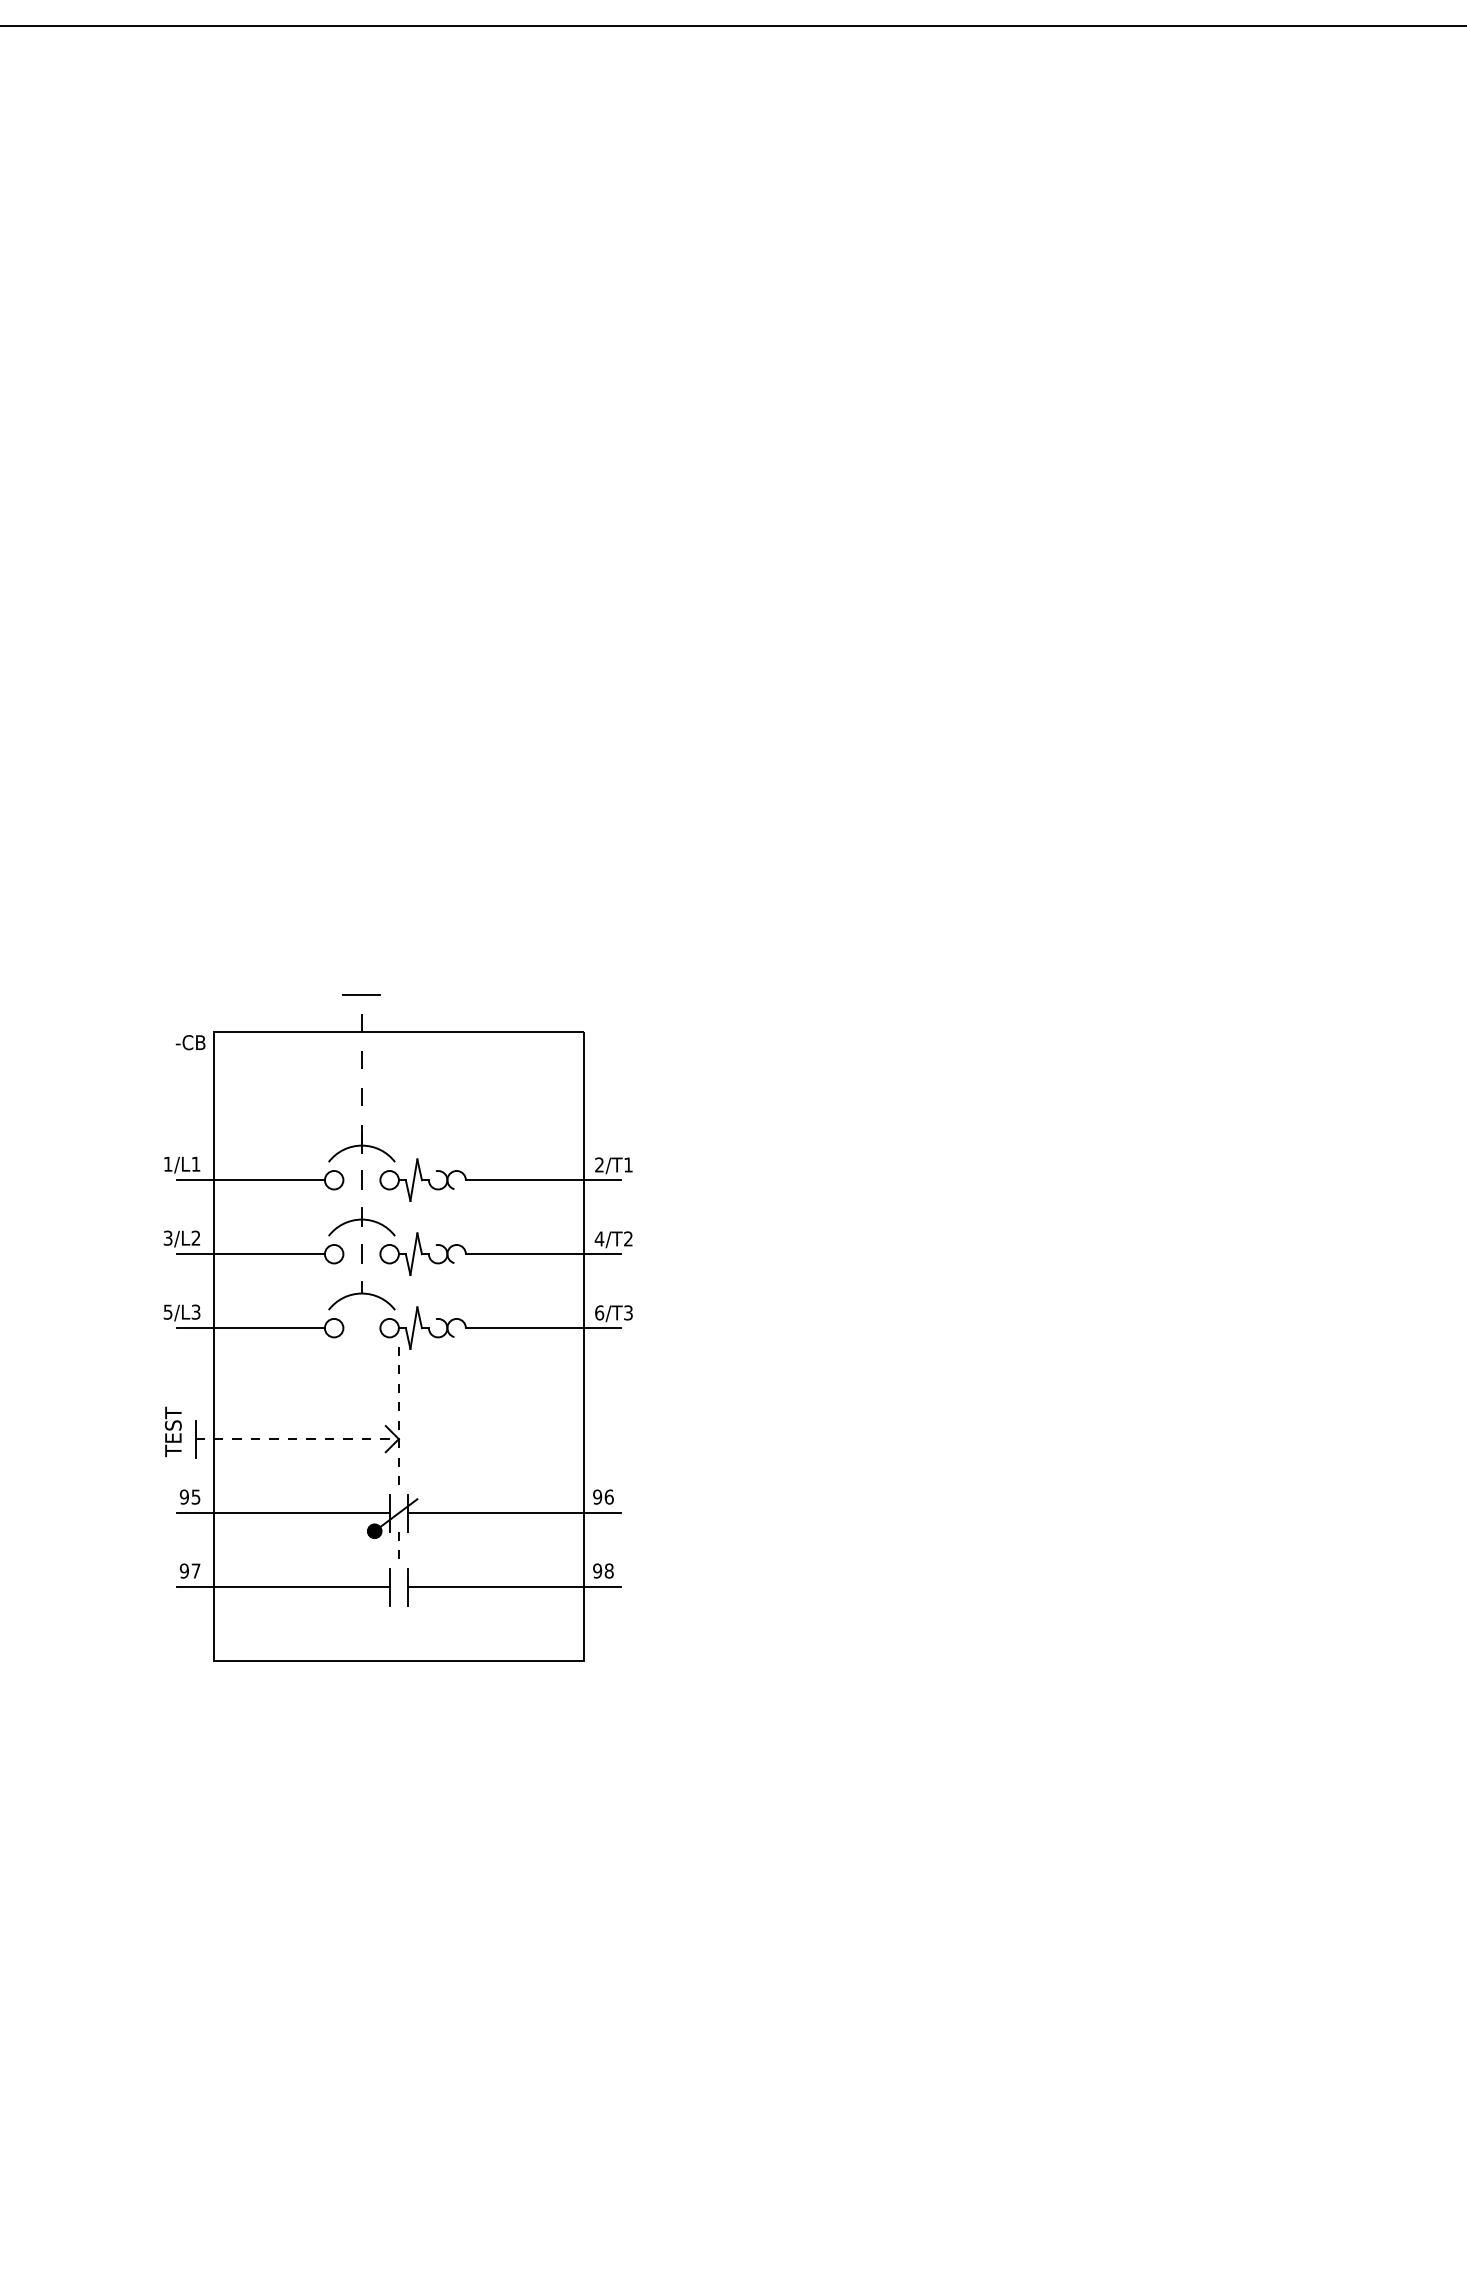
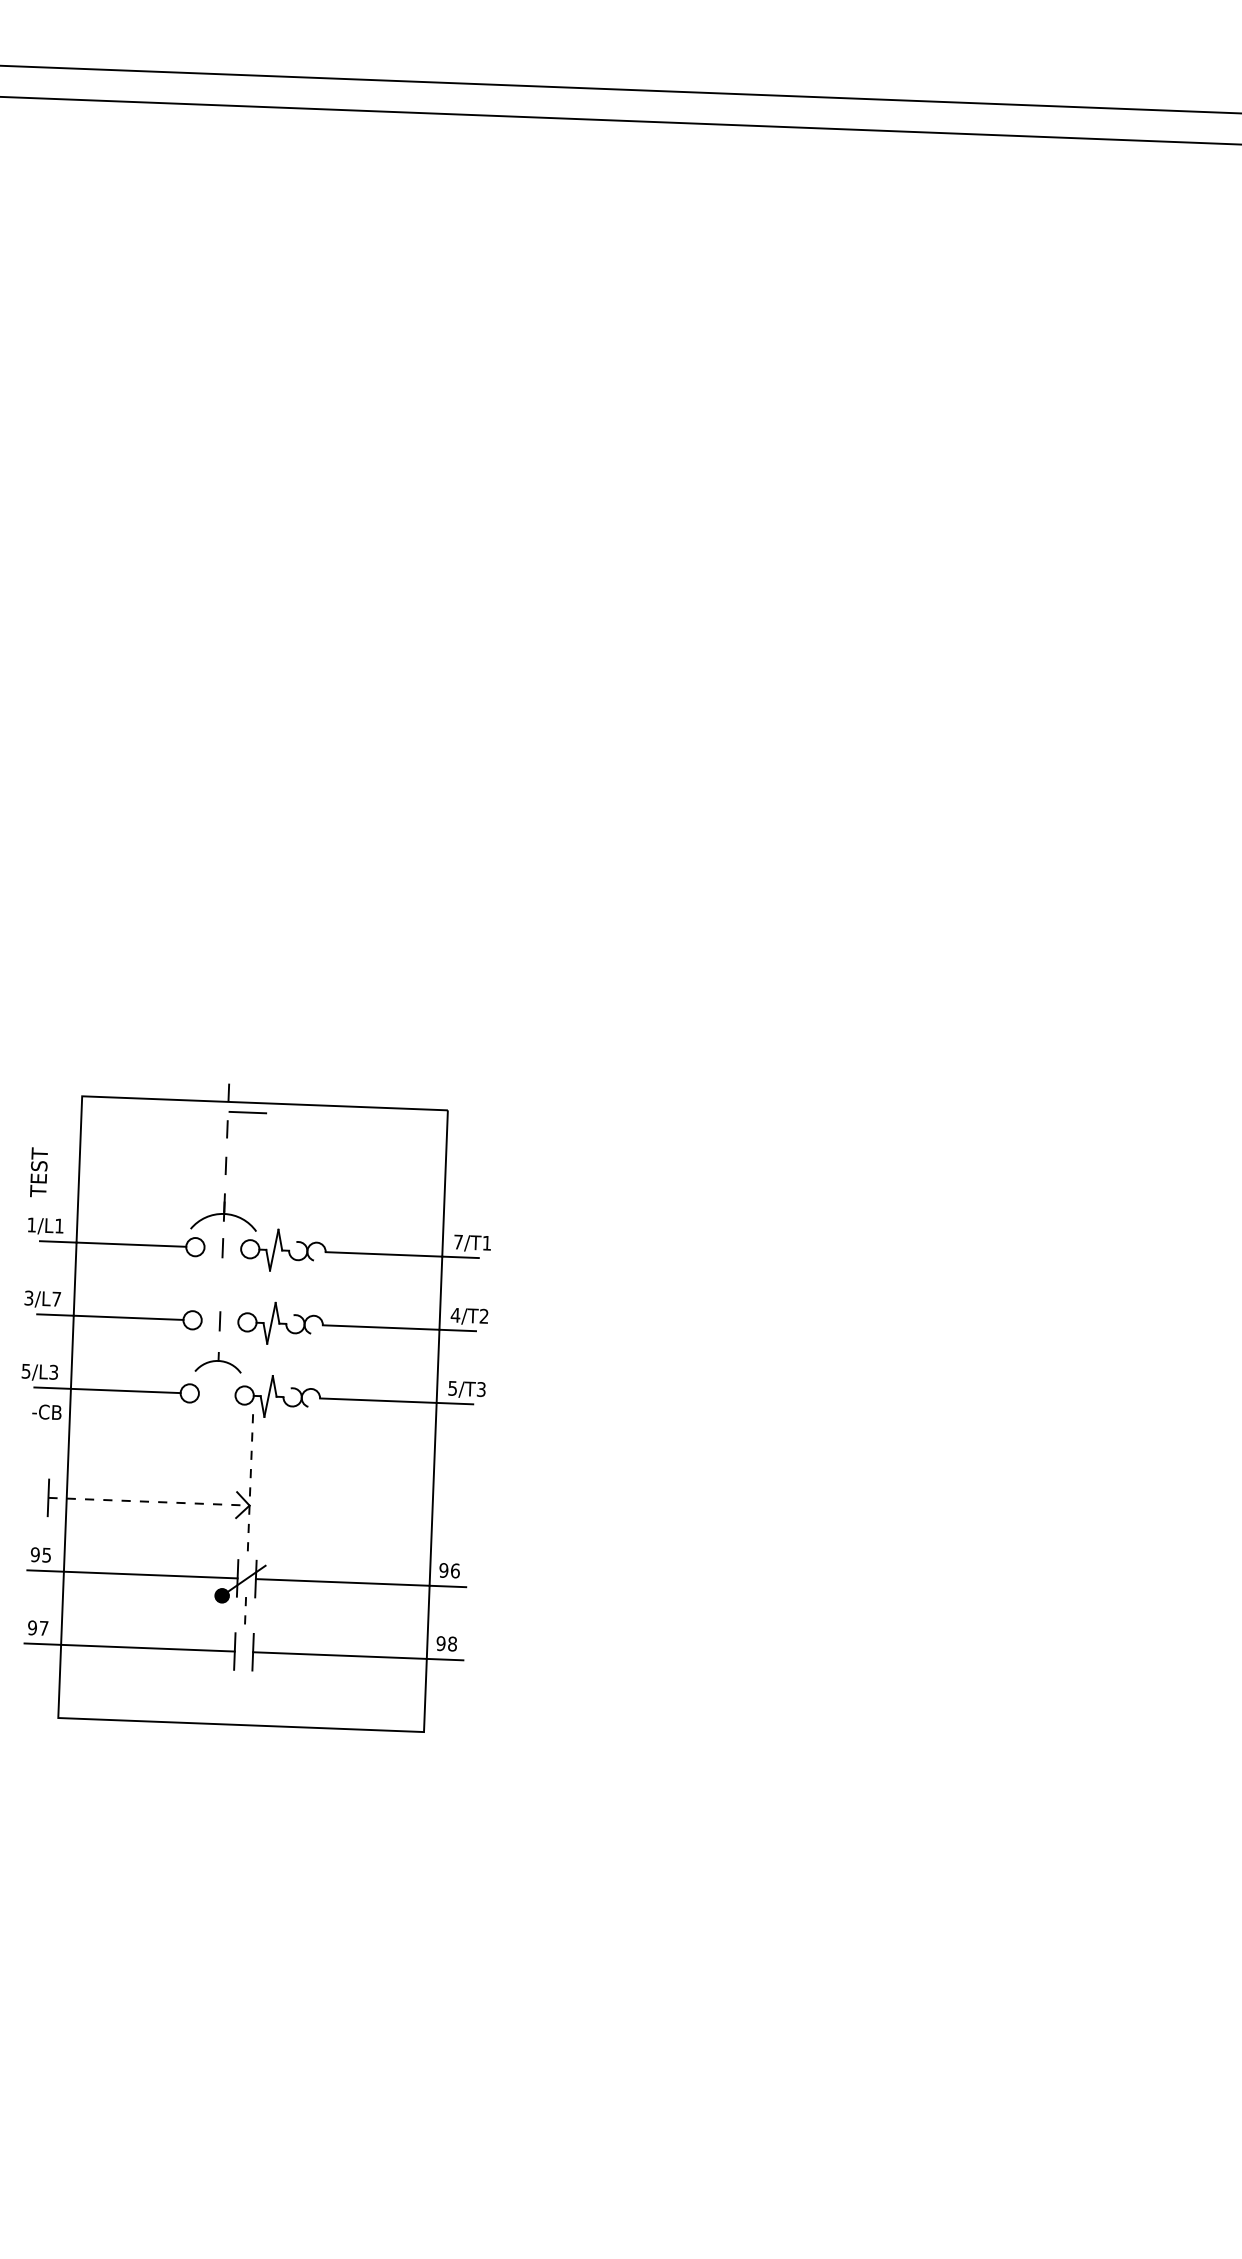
line: (361, 994) -> (247, 1111), moved
text: (190, 1042) -> (46, 1412), moved
text: (599, 1164) -> (458, 1241), 2/T1 -> 7/T1
part: (361, 1221) -> (220, 1288), removed
text: (195, 1237) -> (56, 1298), 3/L2 -> 3/L7
part: (361, 1295) -> (218, 1362), size x0.7
text: (599, 1312) -> (452, 1388), 6/T3 -> 5/T3
text: (173, 1431) -> (39, 1172), moved

